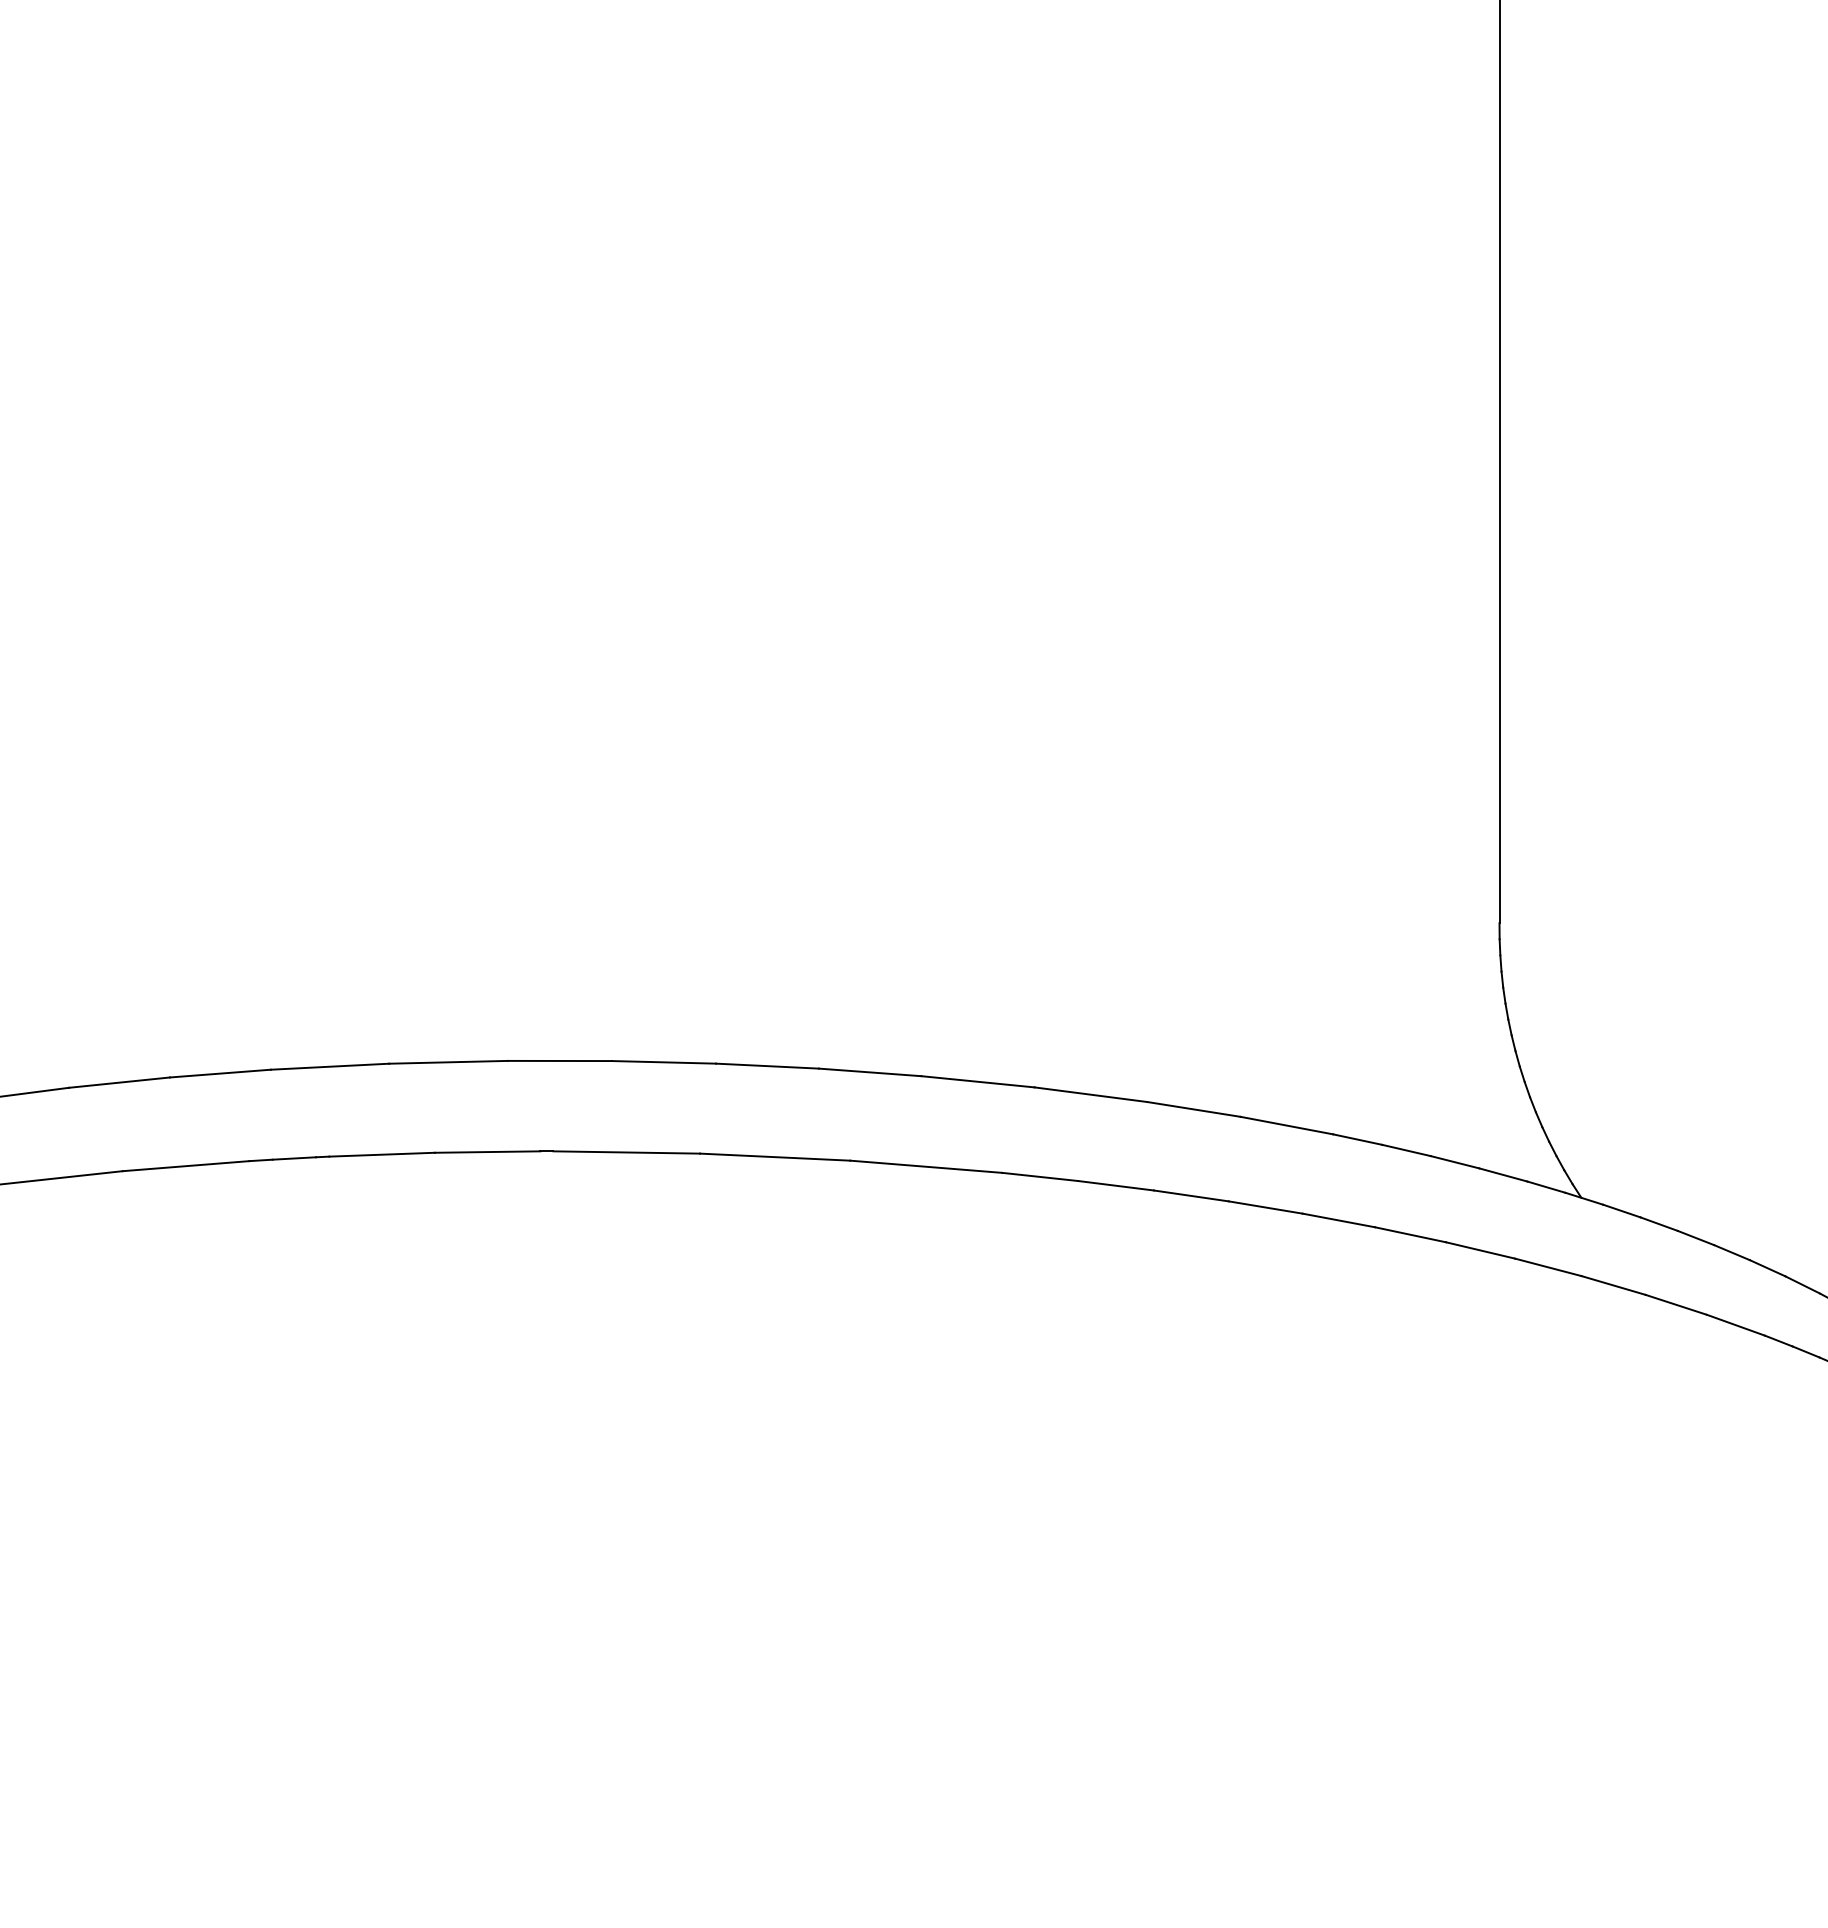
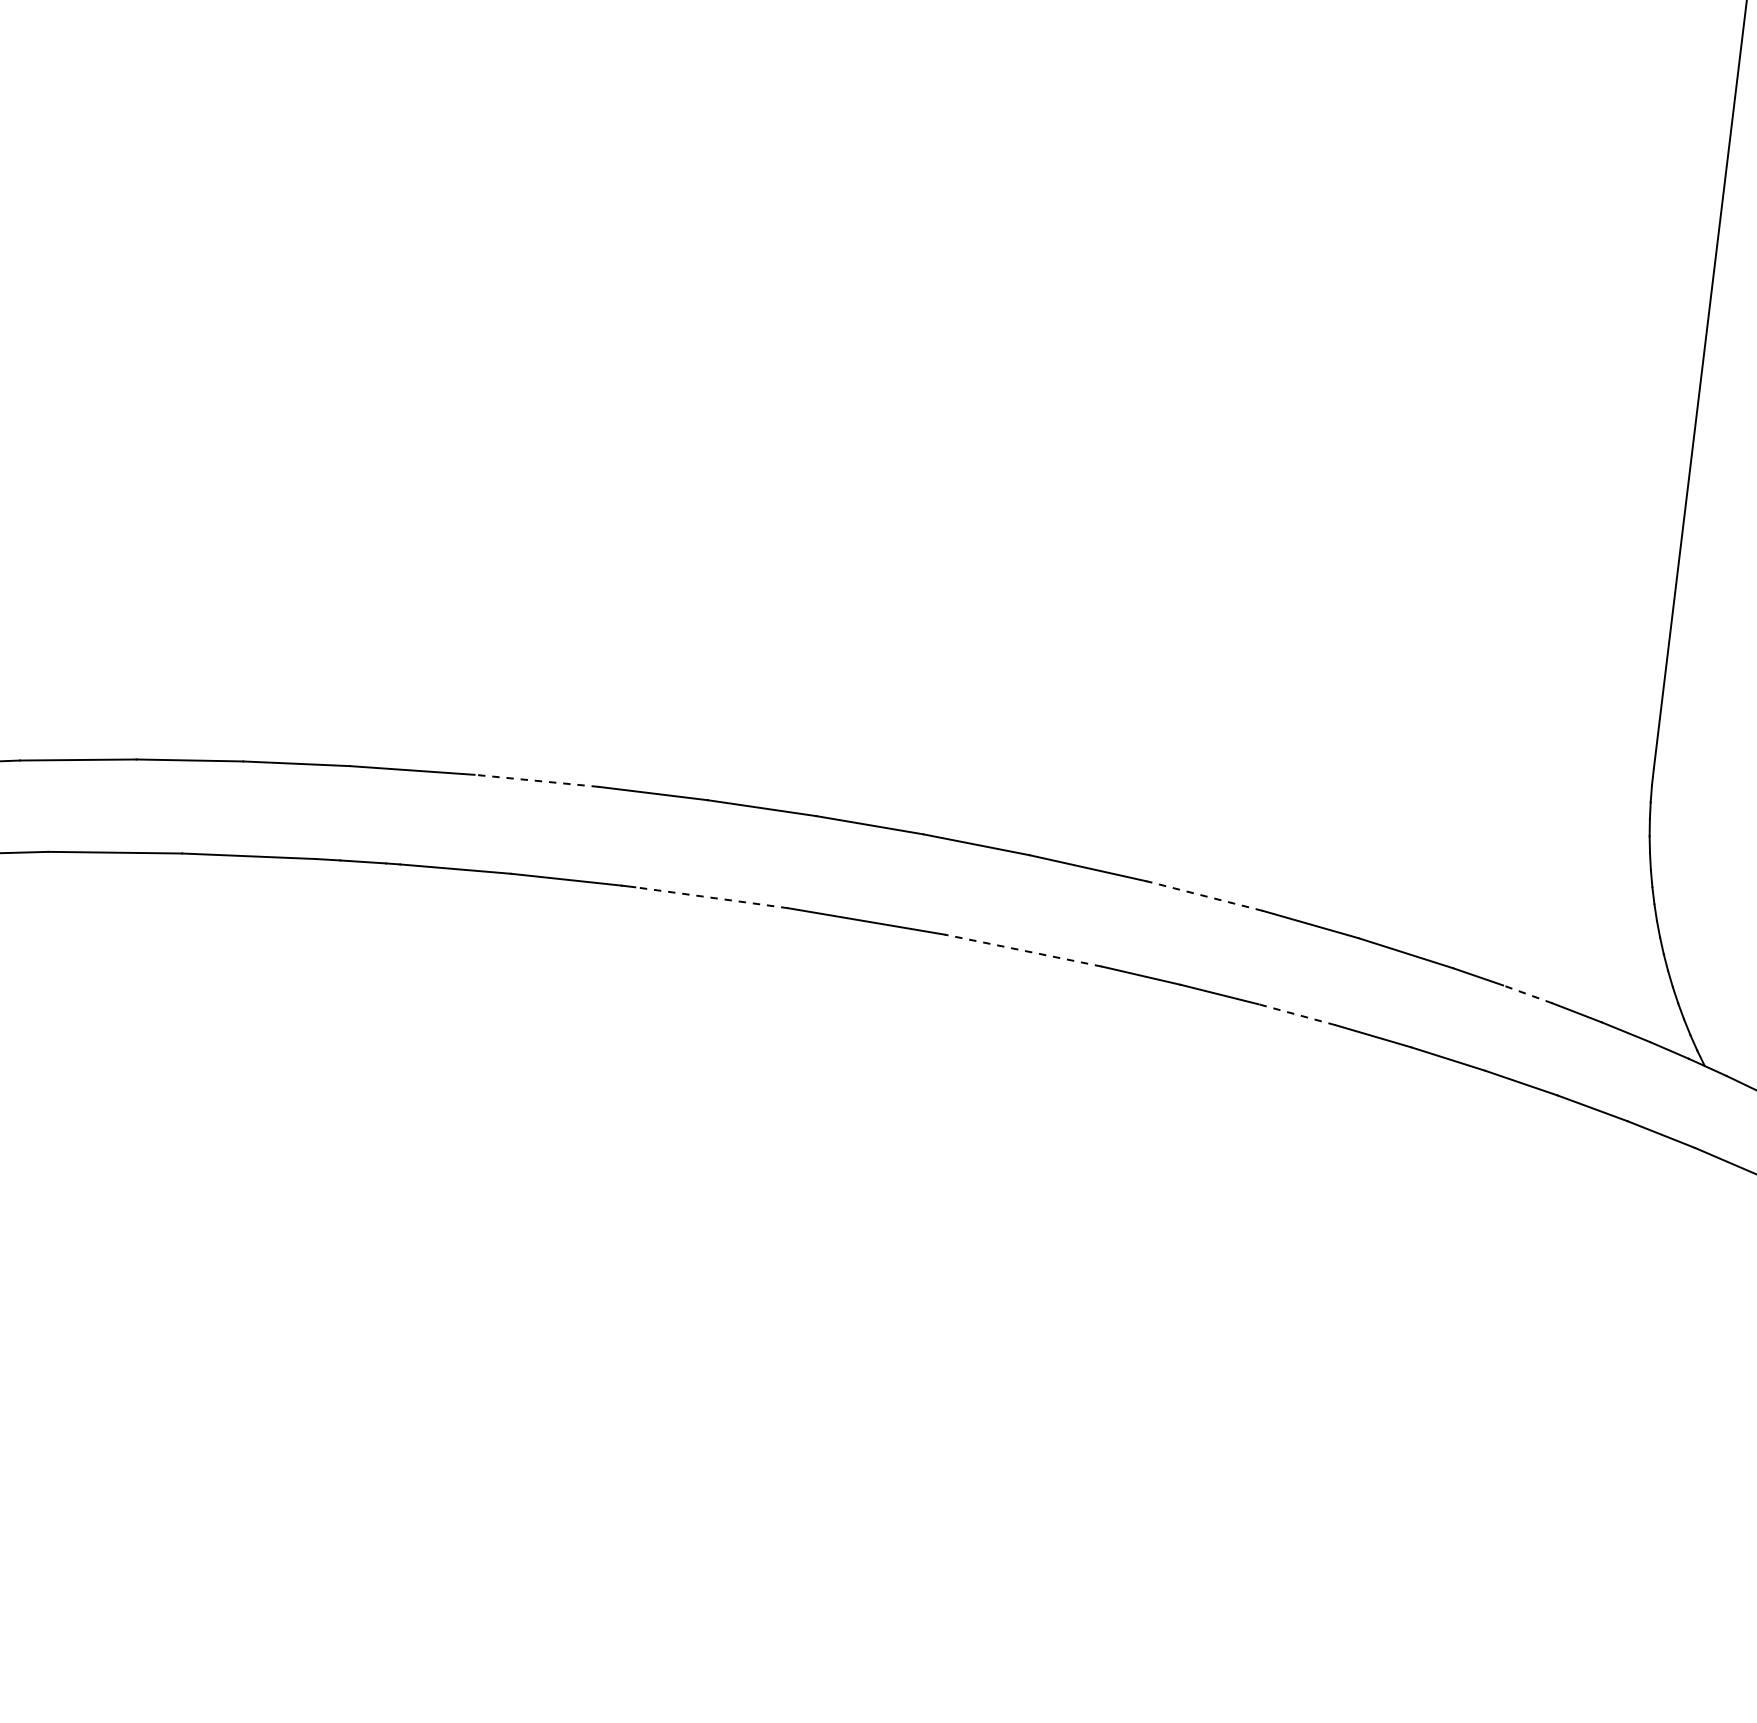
line: (447, 1062) -> (535, 780), solid -> dashed
line: (1090, 1094) -> (1204, 895), solid -> dashed
line: (1406, 1150) -> (1527, 994), solid -> dashed
line: (626, 1152) -> (711, 897), solid -> dashed
line: (925, 1166) -> (1022, 950), solid -> dashed
line: (1191, 1195) -> (1297, 1014), solid -> dashed

